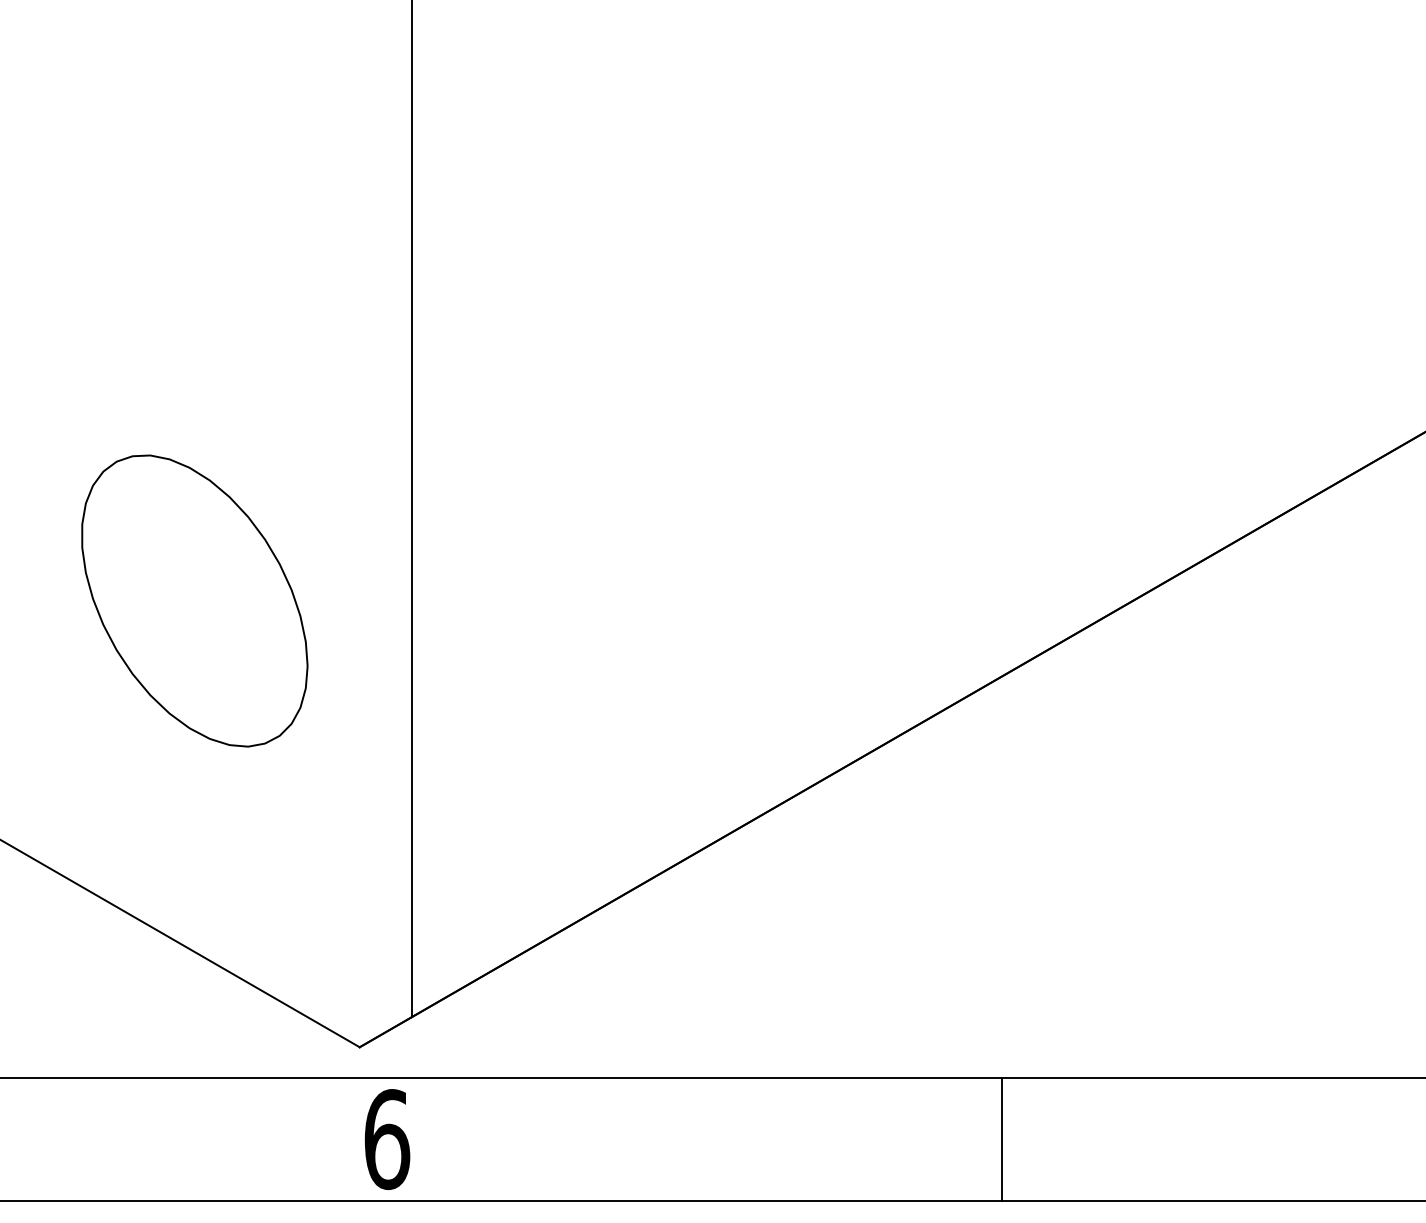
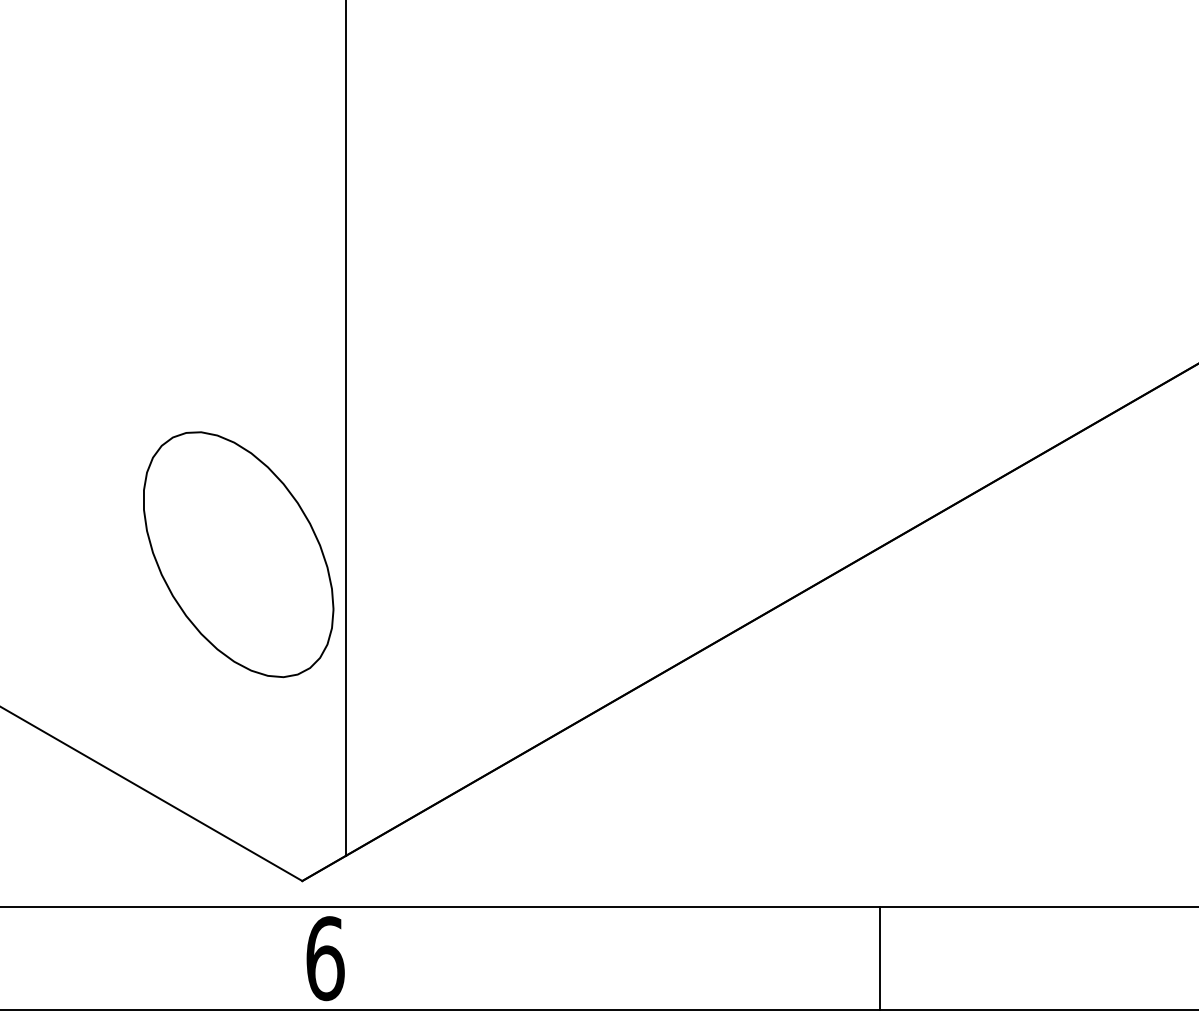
part: (194, 600) -> (238, 554), moved
line: (1001, 1138) -> (879, 957), moved

